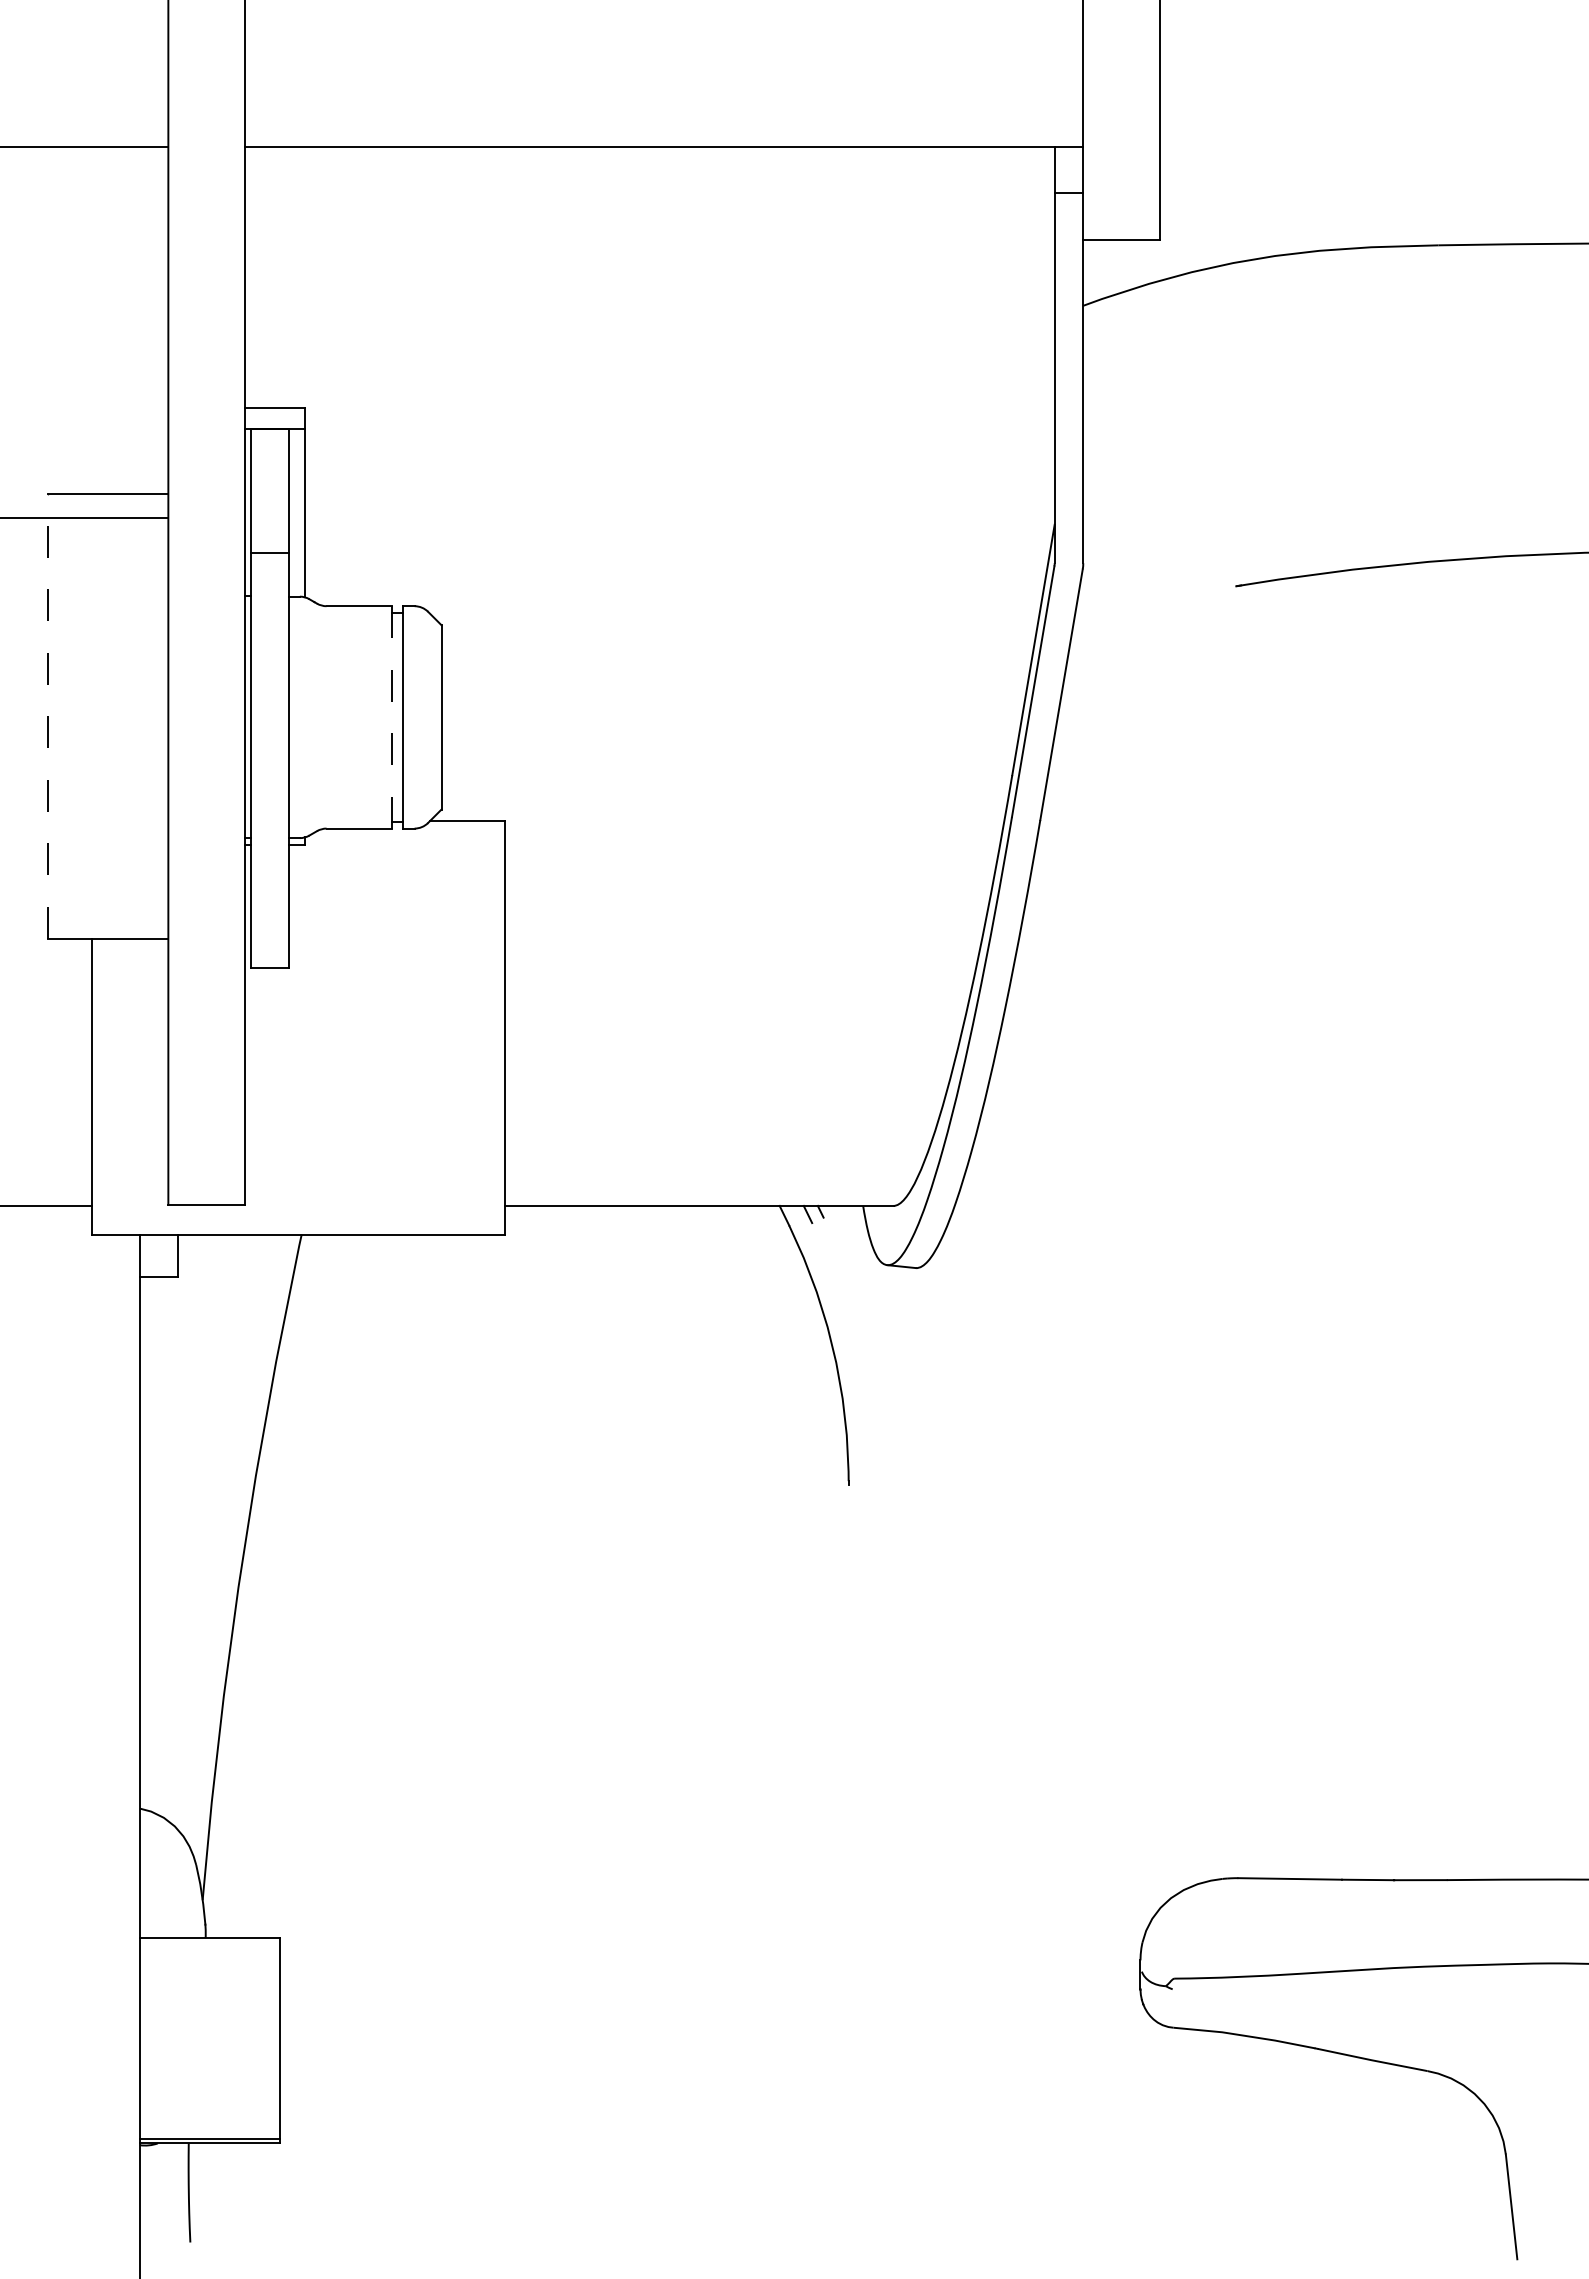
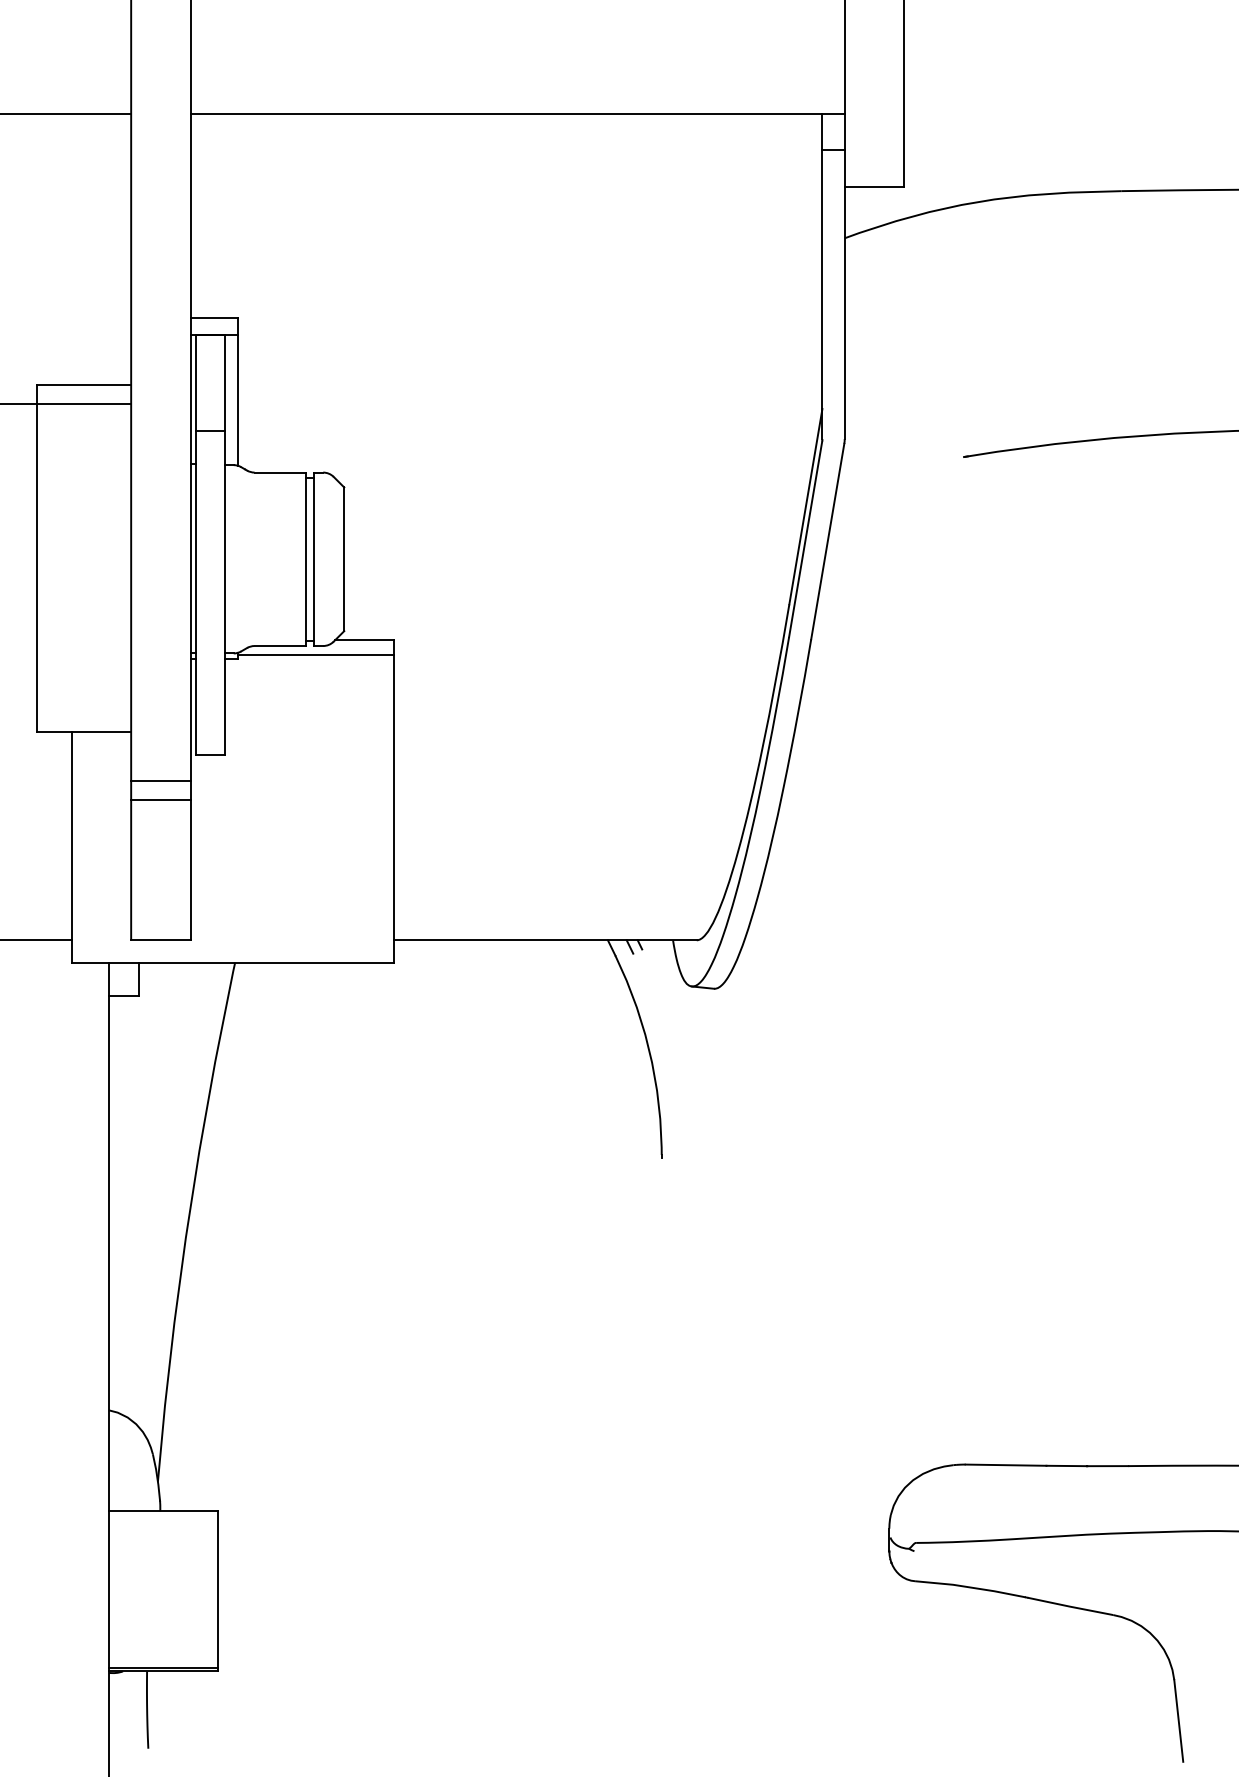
line: (47, 715) -> (36, 557), dashed -> solid
line: (392, 717) -> (305, 559), dashed -> solid
line: (405, 840) -> (316, 655), added
line: (206, 1002) -> (160, 781), added
line: (206, 1026) -> (160, 800), added

